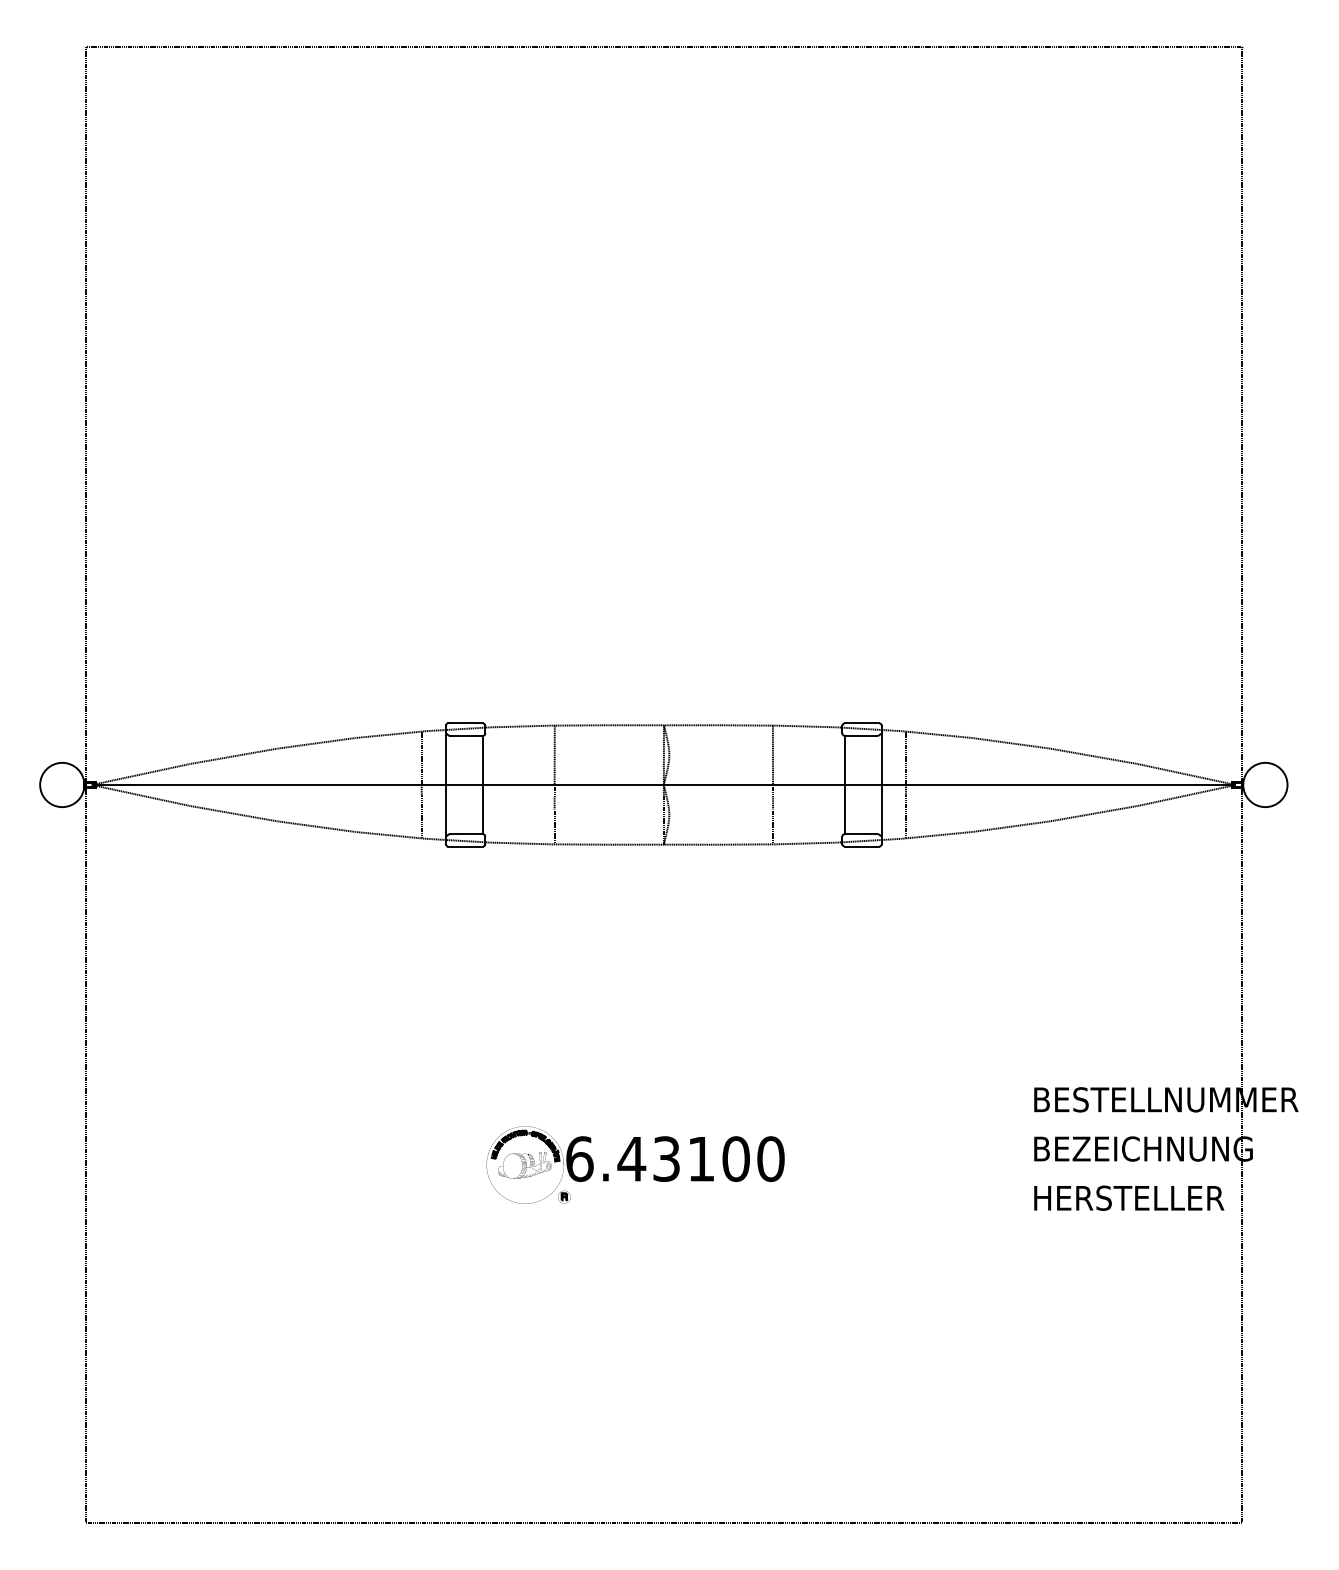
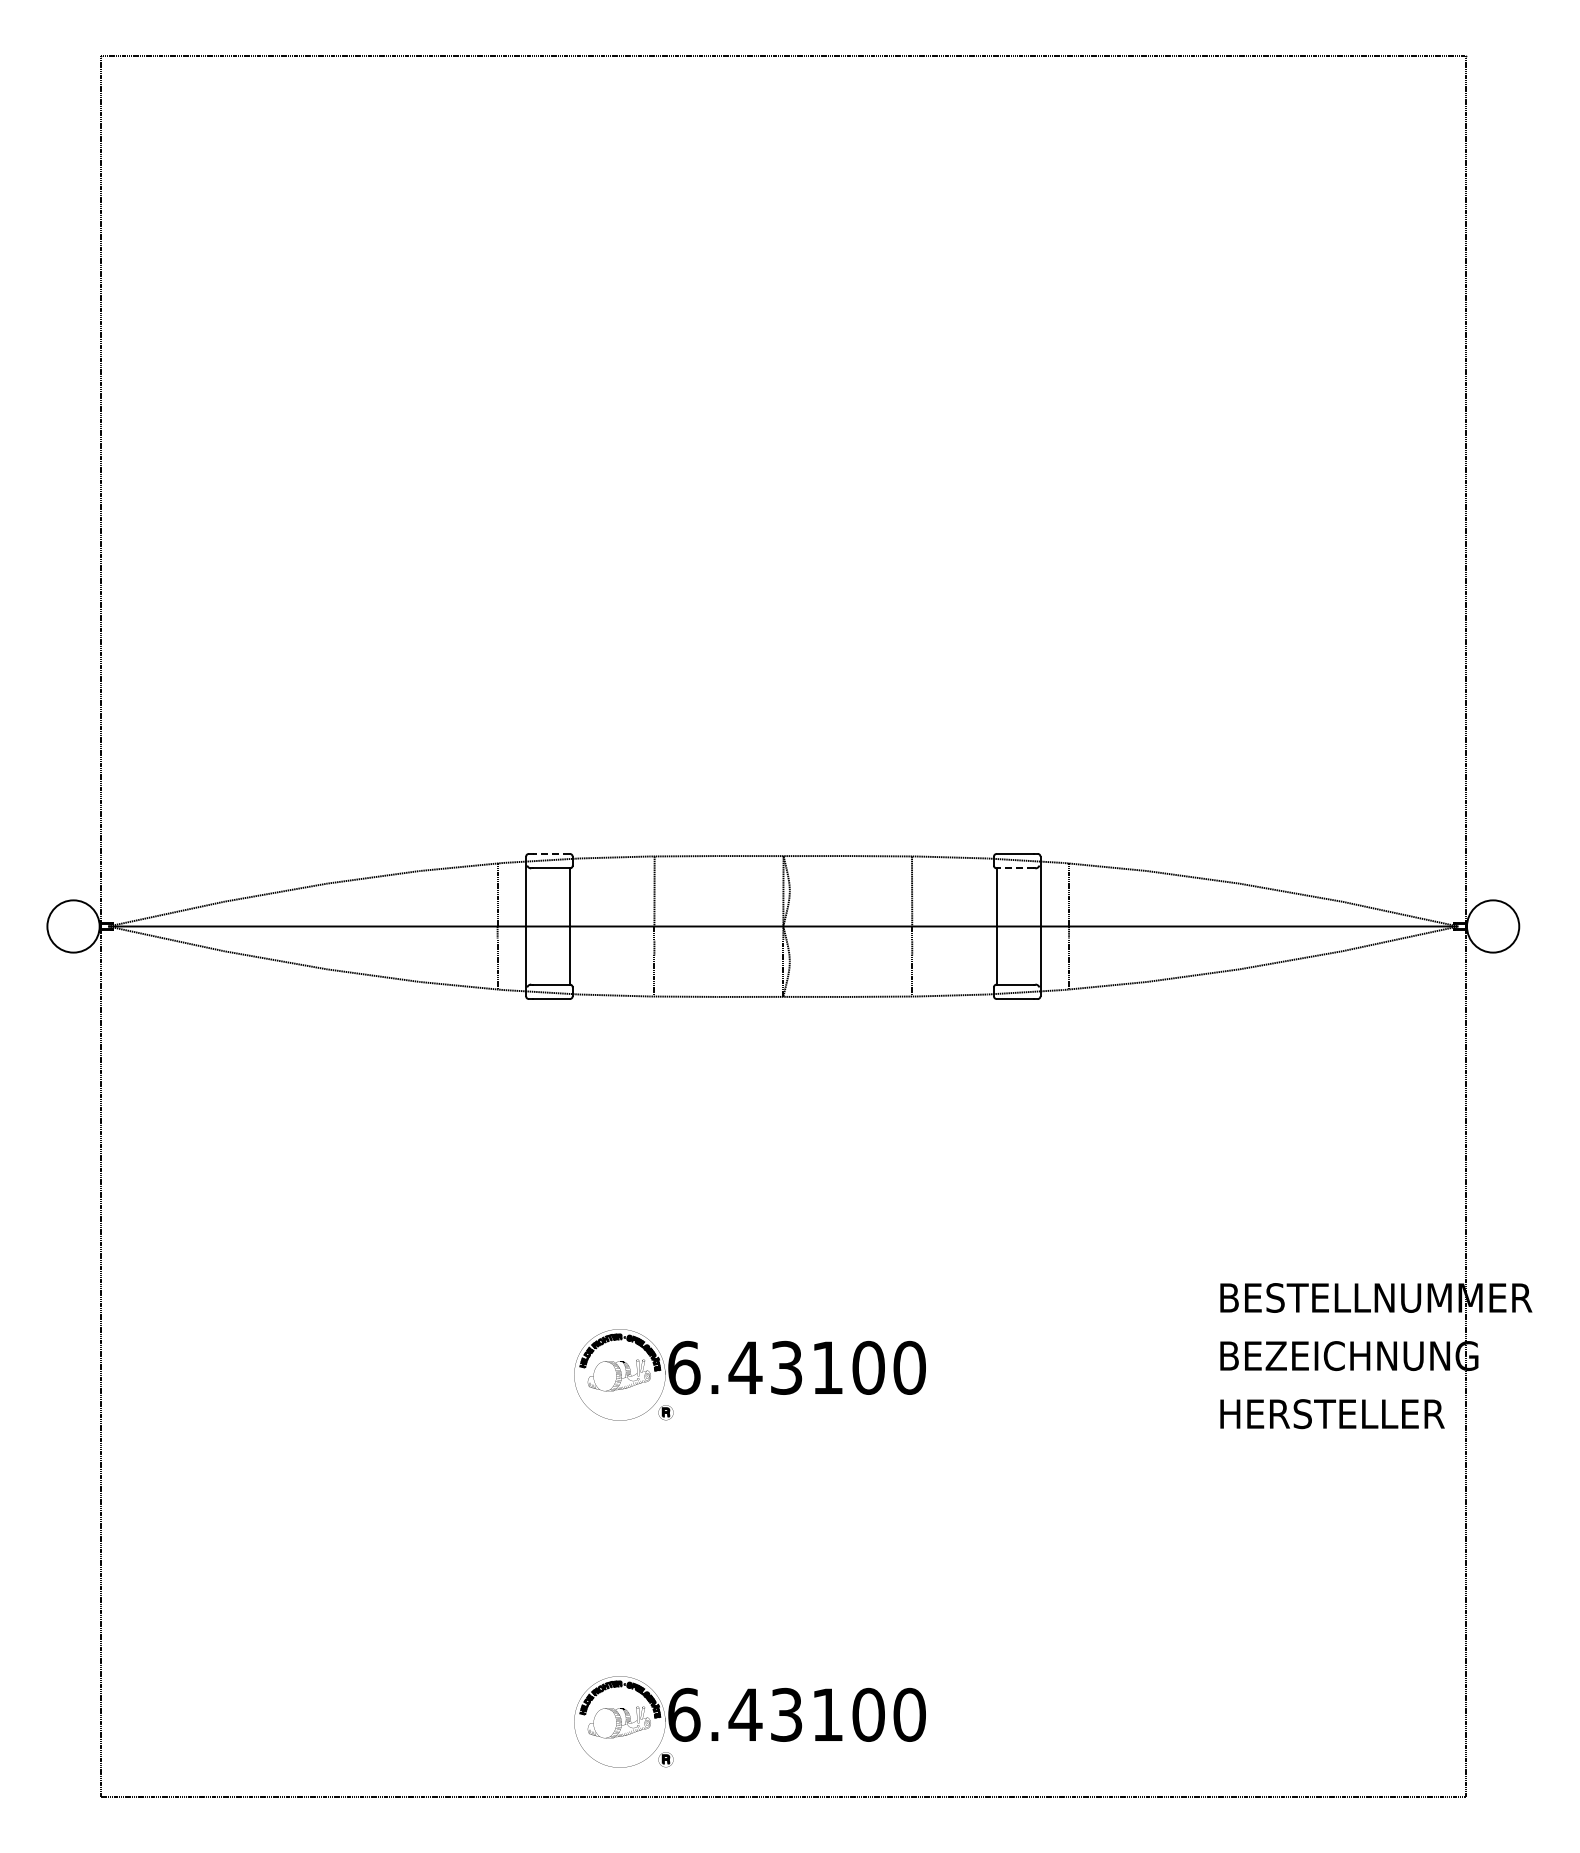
line: (467, 723) -> (551, 853), solid -> dashed
line: (860, 735) -> (1015, 868), solid -> dashed
part: (635, 1458) -> (749, 1721), added

